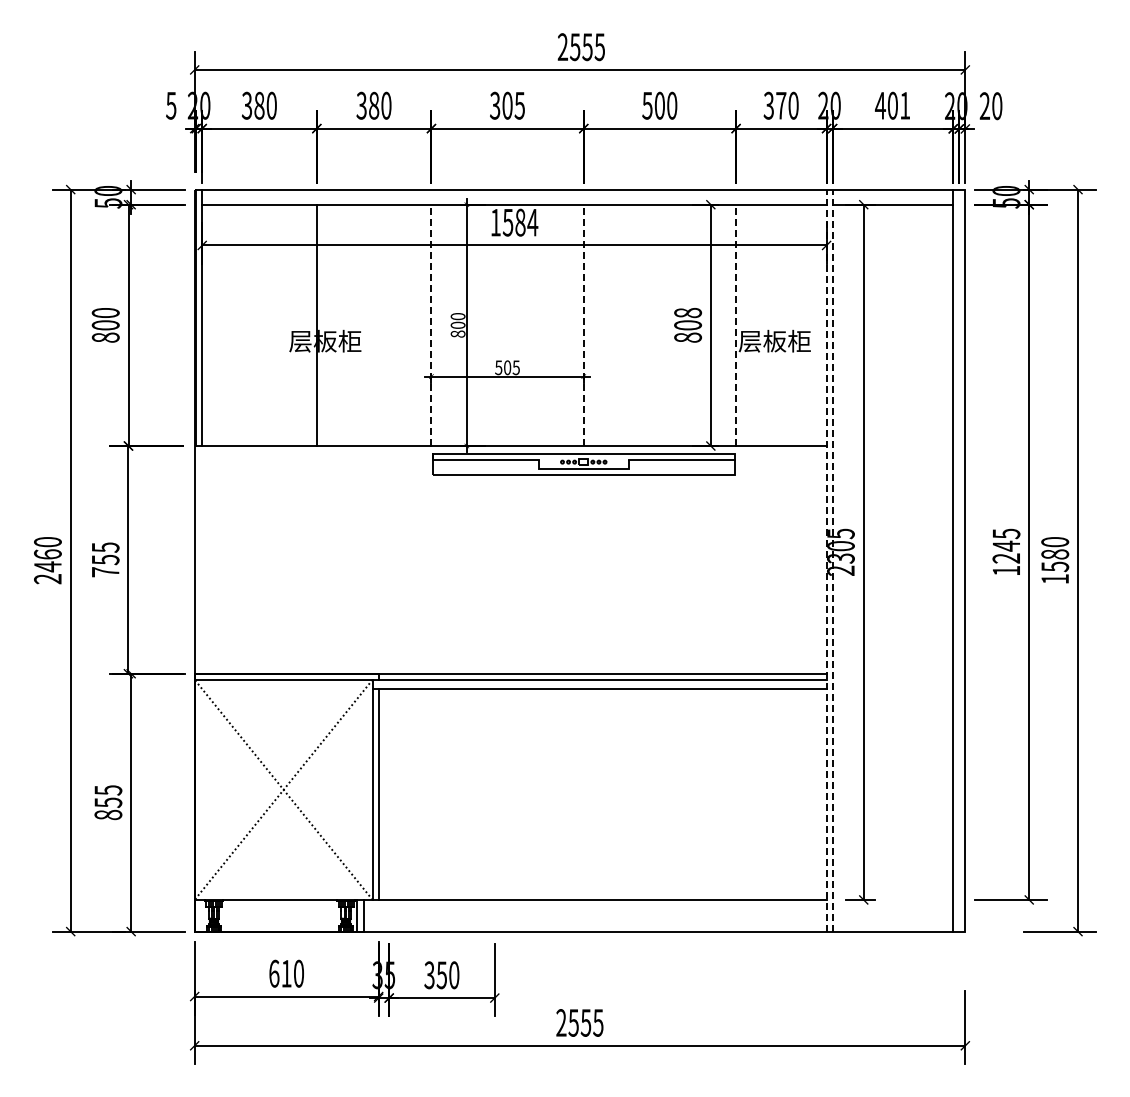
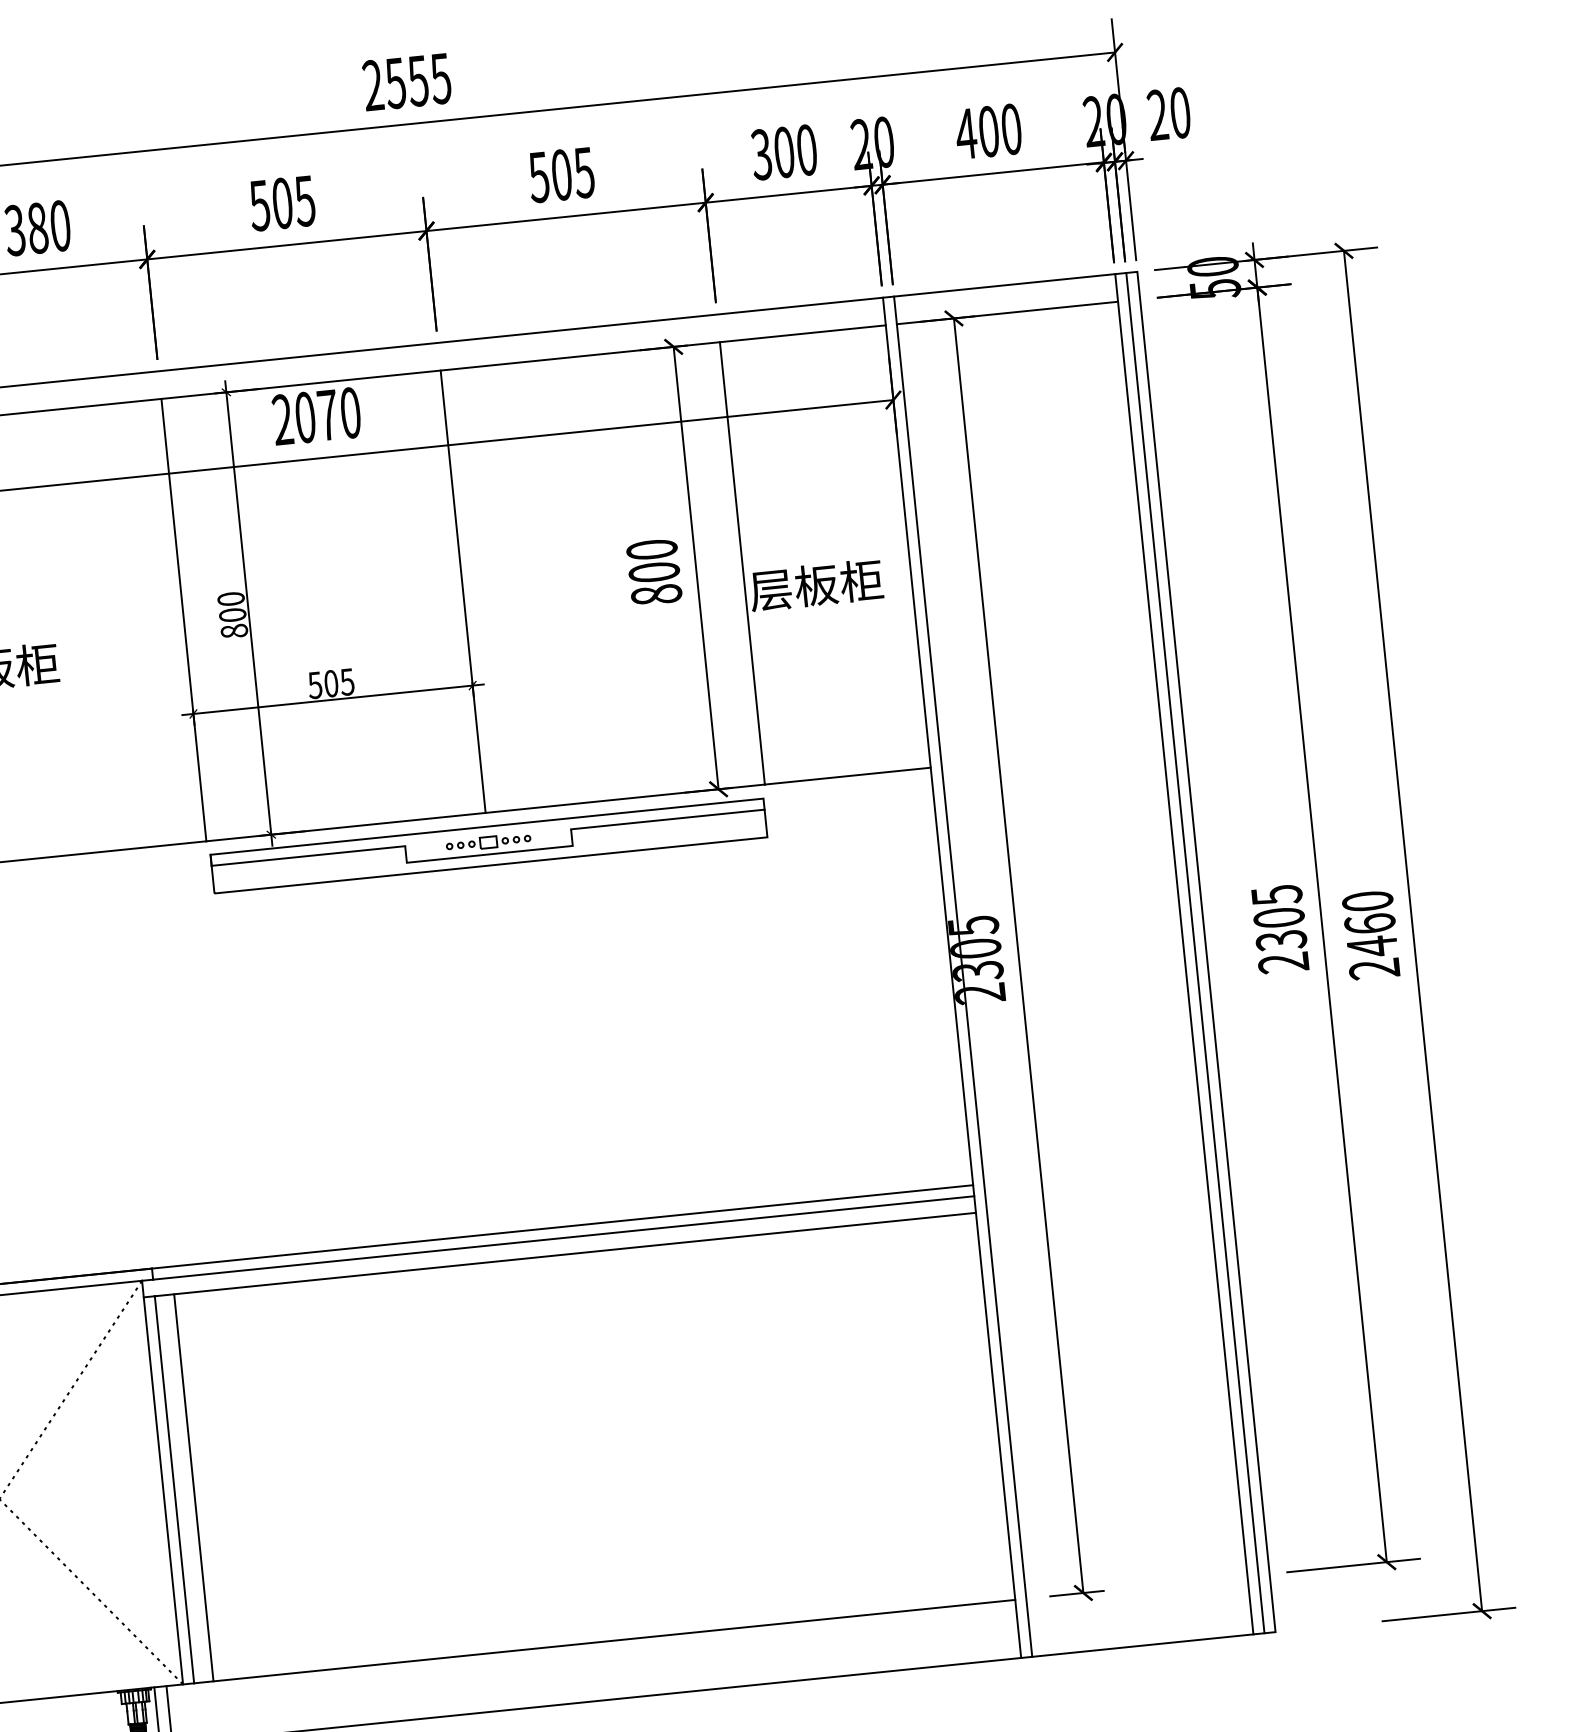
text: (495, 105) -> (260, 205), 305 -> 505
text: (671, 105) -> (583, 172), 500 -> 505
text: (781, 105) -> (784, 151), 370 -> 300
text: (905, 105) -> (1012, 128), 401 -> 400
text: (514, 222) -> (316, 416), 1584 -> 2070
text: (687, 312) -> (650, 548), 808 -> 800
line: (431, 325) -> (184, 620), dashed -> solid
line: (583, 325) -> (462, 592), dashed -> solid
line: (736, 325) -> (743, 563), dashed -> solid
text: (1006, 557) -> (1281, 938), 1245 -> 2305
line: (826, 560) -> (951, 977), dashed -> solid
line: (832, 560) -> (962, 976), dashed -> solid
line: (959, 560) -> (1195, 952), added
text: (1055, 566) -> (1372, 945), 1580 -> 2460
line: (389, 793) -> (194, 1486), added

